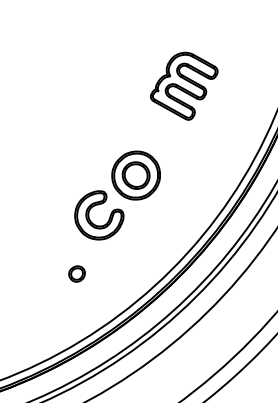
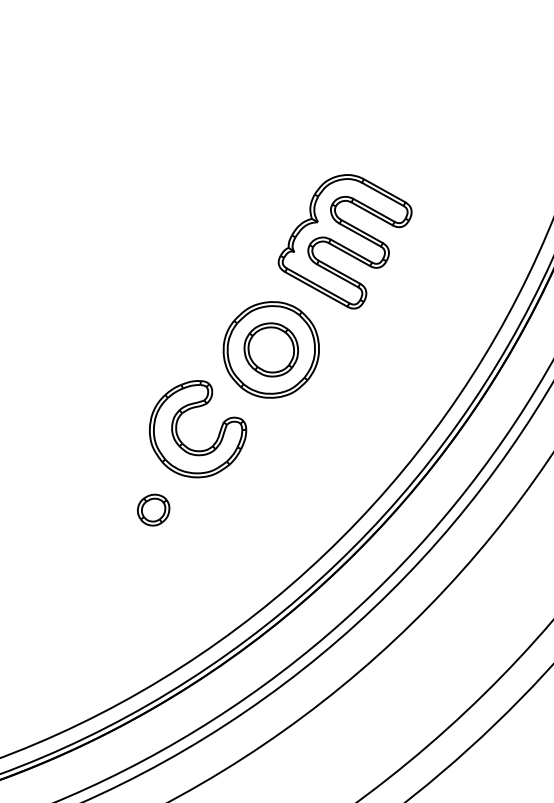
part: (184, 85) -> (345, 240), moved
part: (76, 273) -> (152, 509), moved

